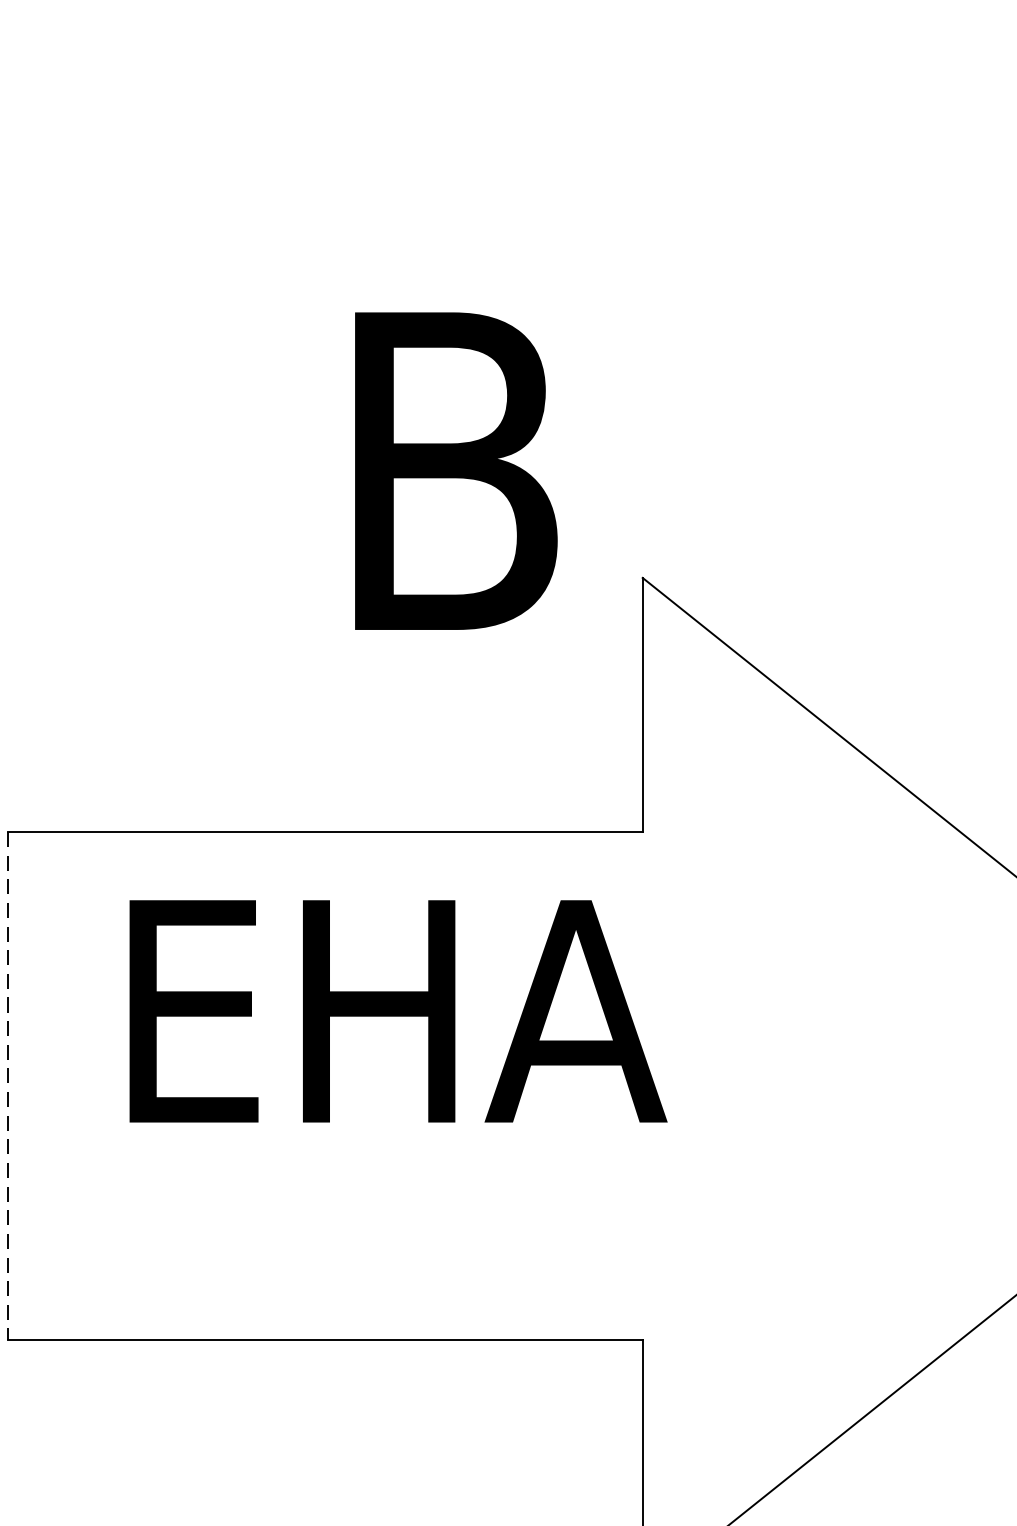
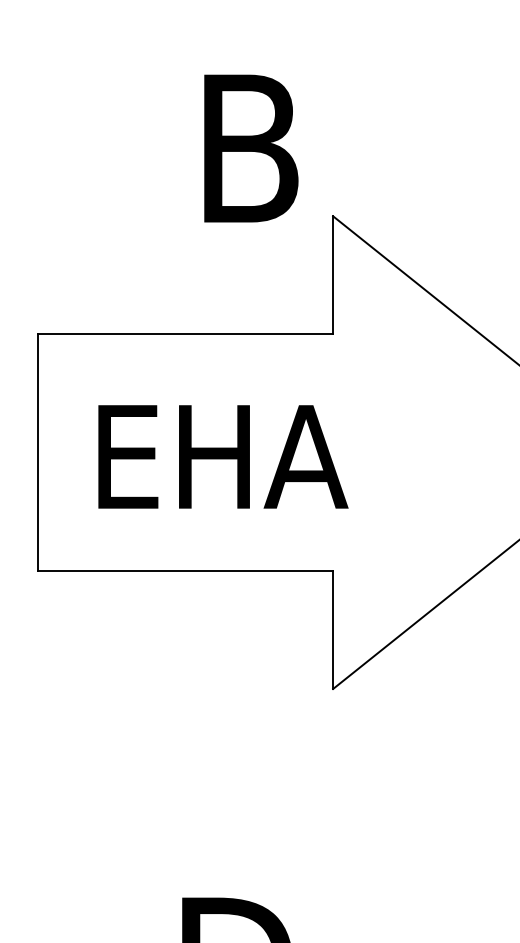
text: (456, 470) -> (251, 148), moved
text: (398, 1010) -> (223, 456), moved
line: (7, 1087) -> (37, 453), dashed -> solid

